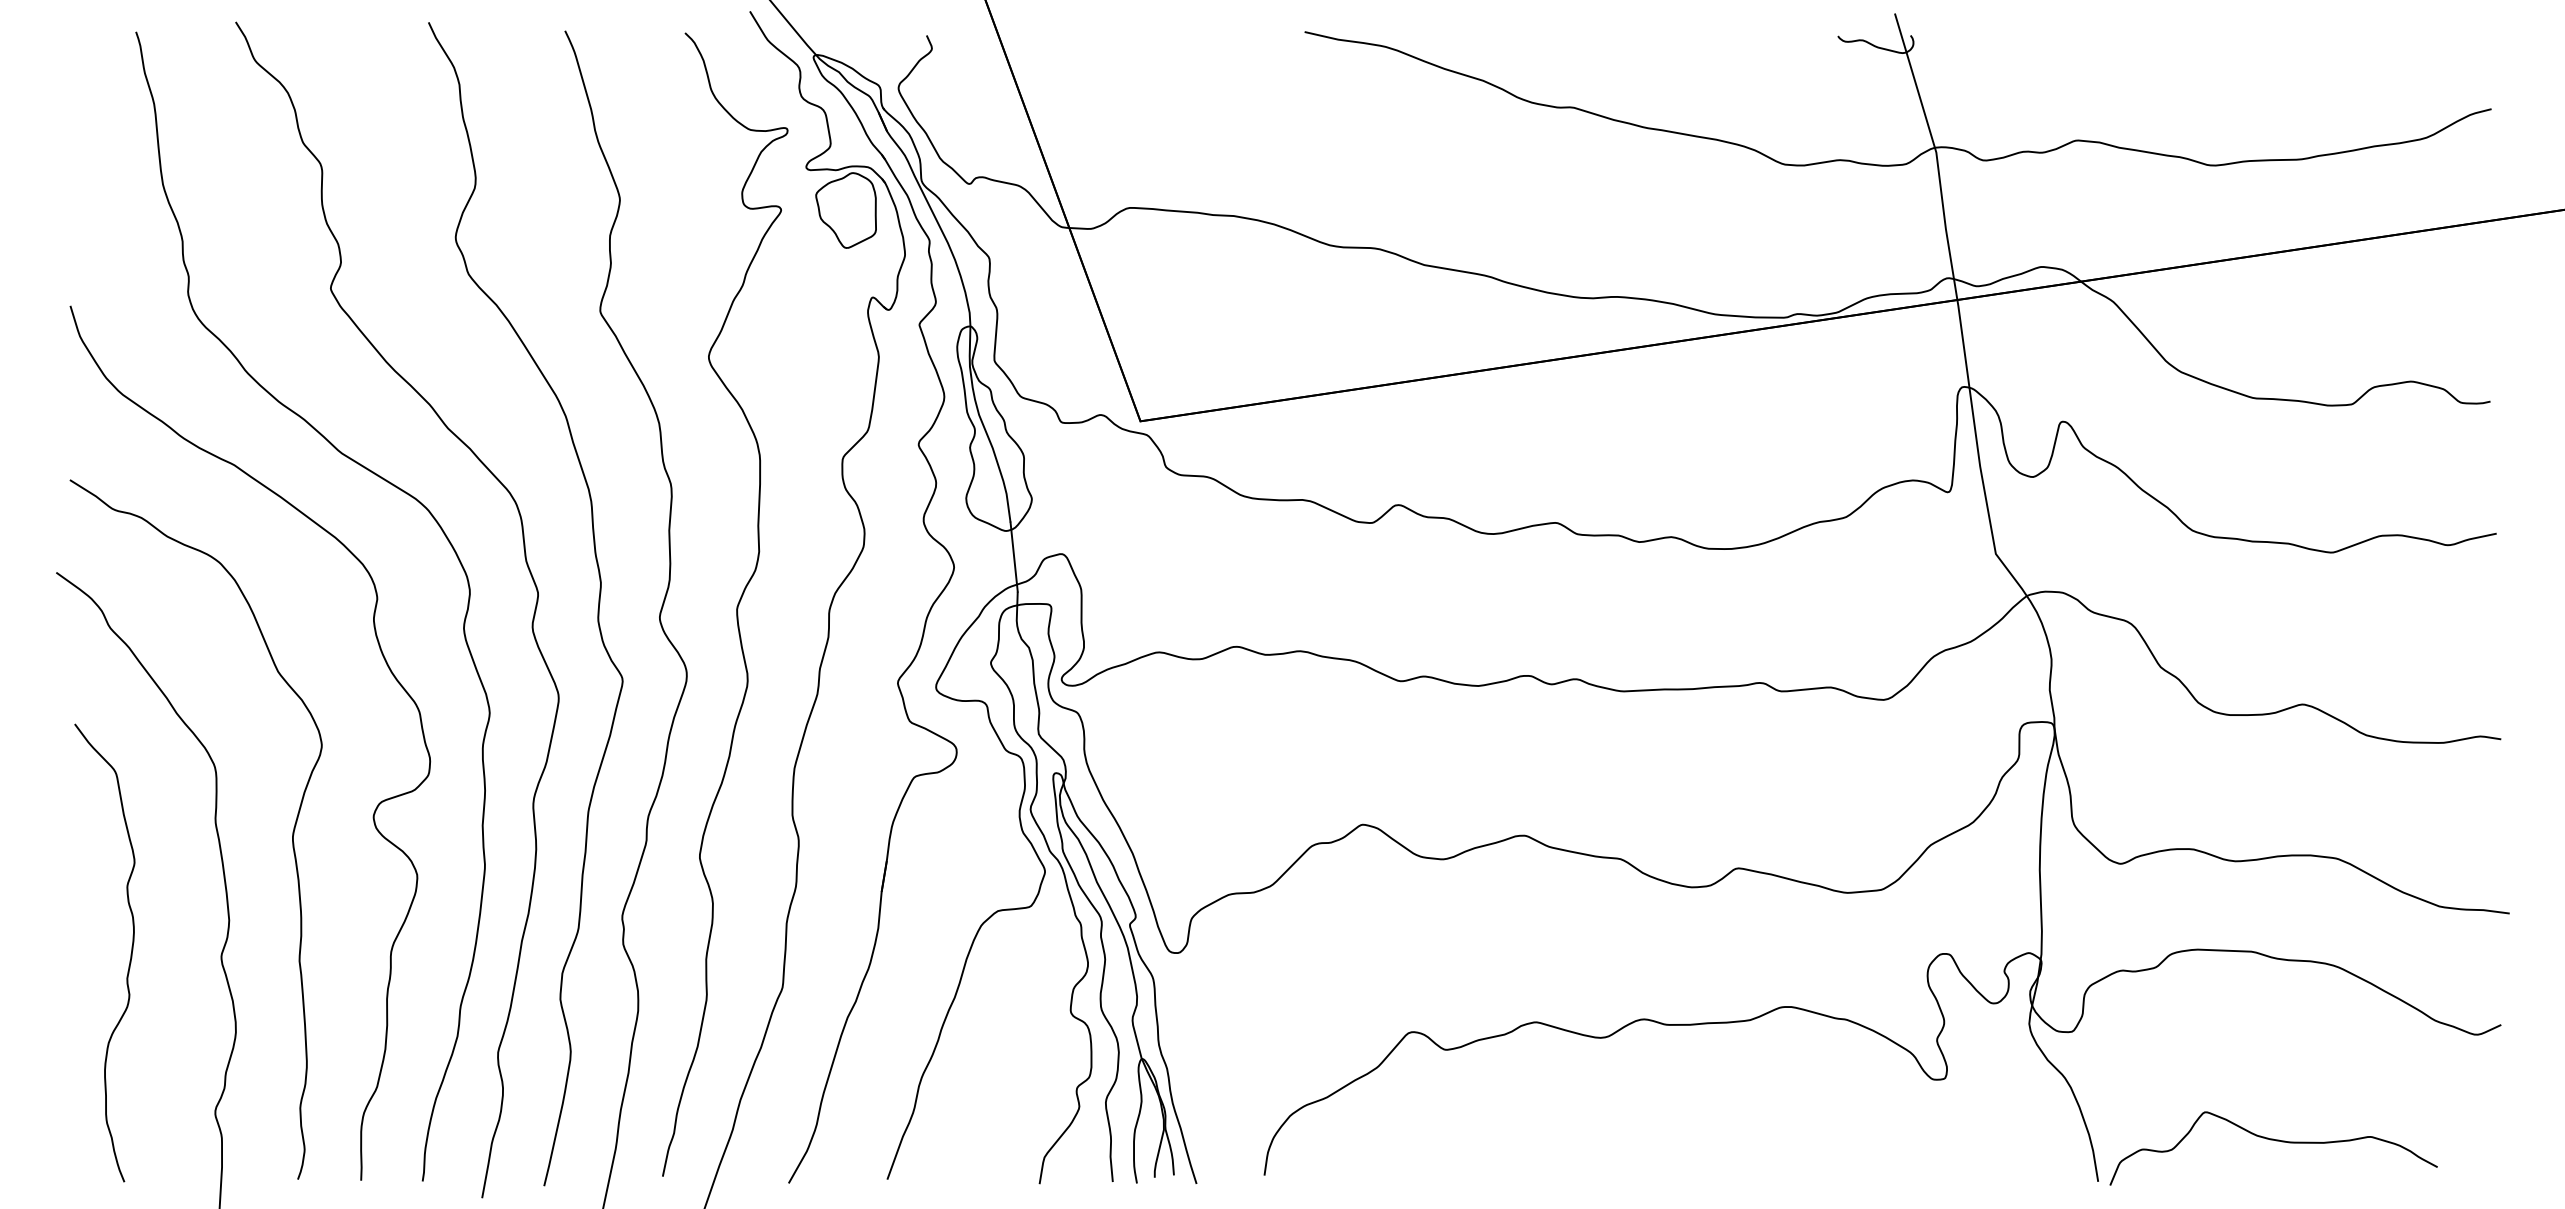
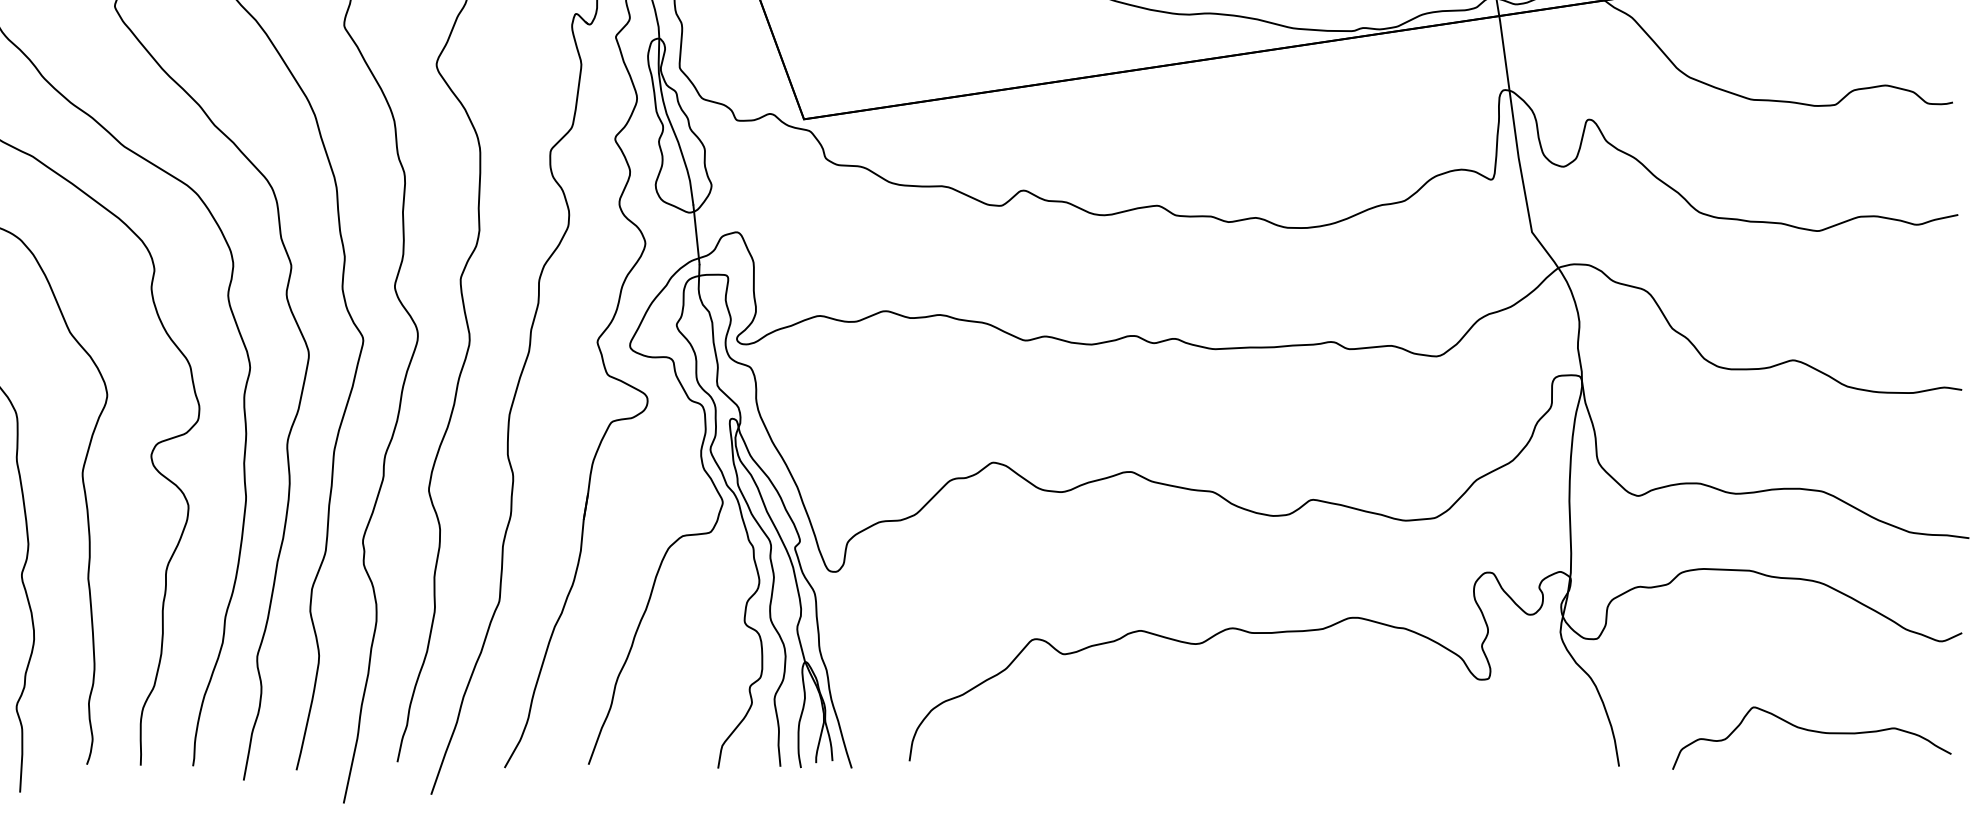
curve: (2276, 1141) -> (1814, 732), moved

